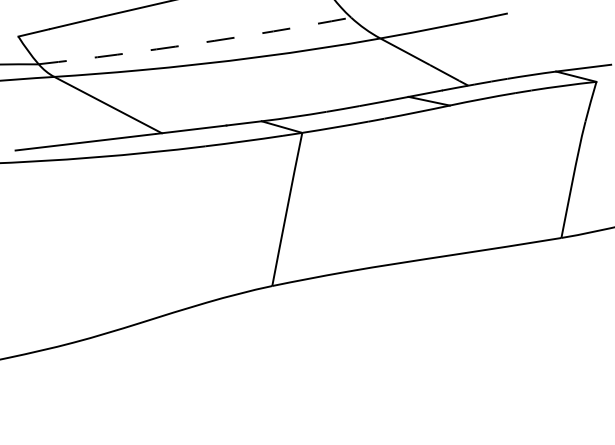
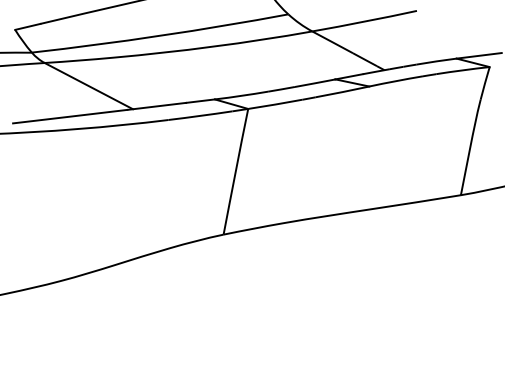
arc: (195, 43) -> (160, 35), dashed -> solid

